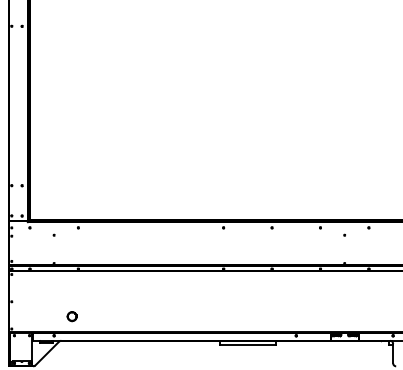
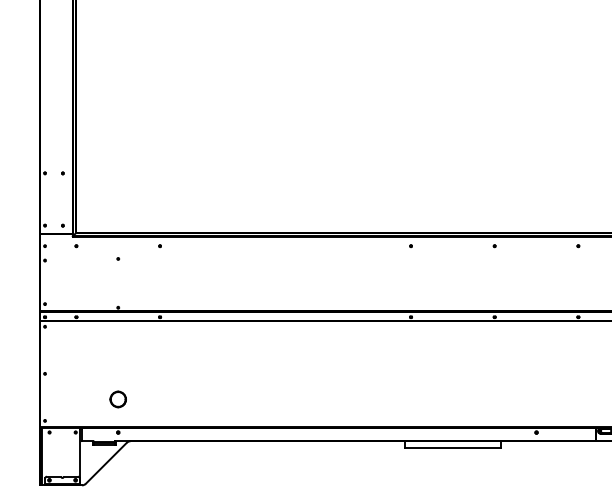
part: (71, 316) -> (117, 399), moved

